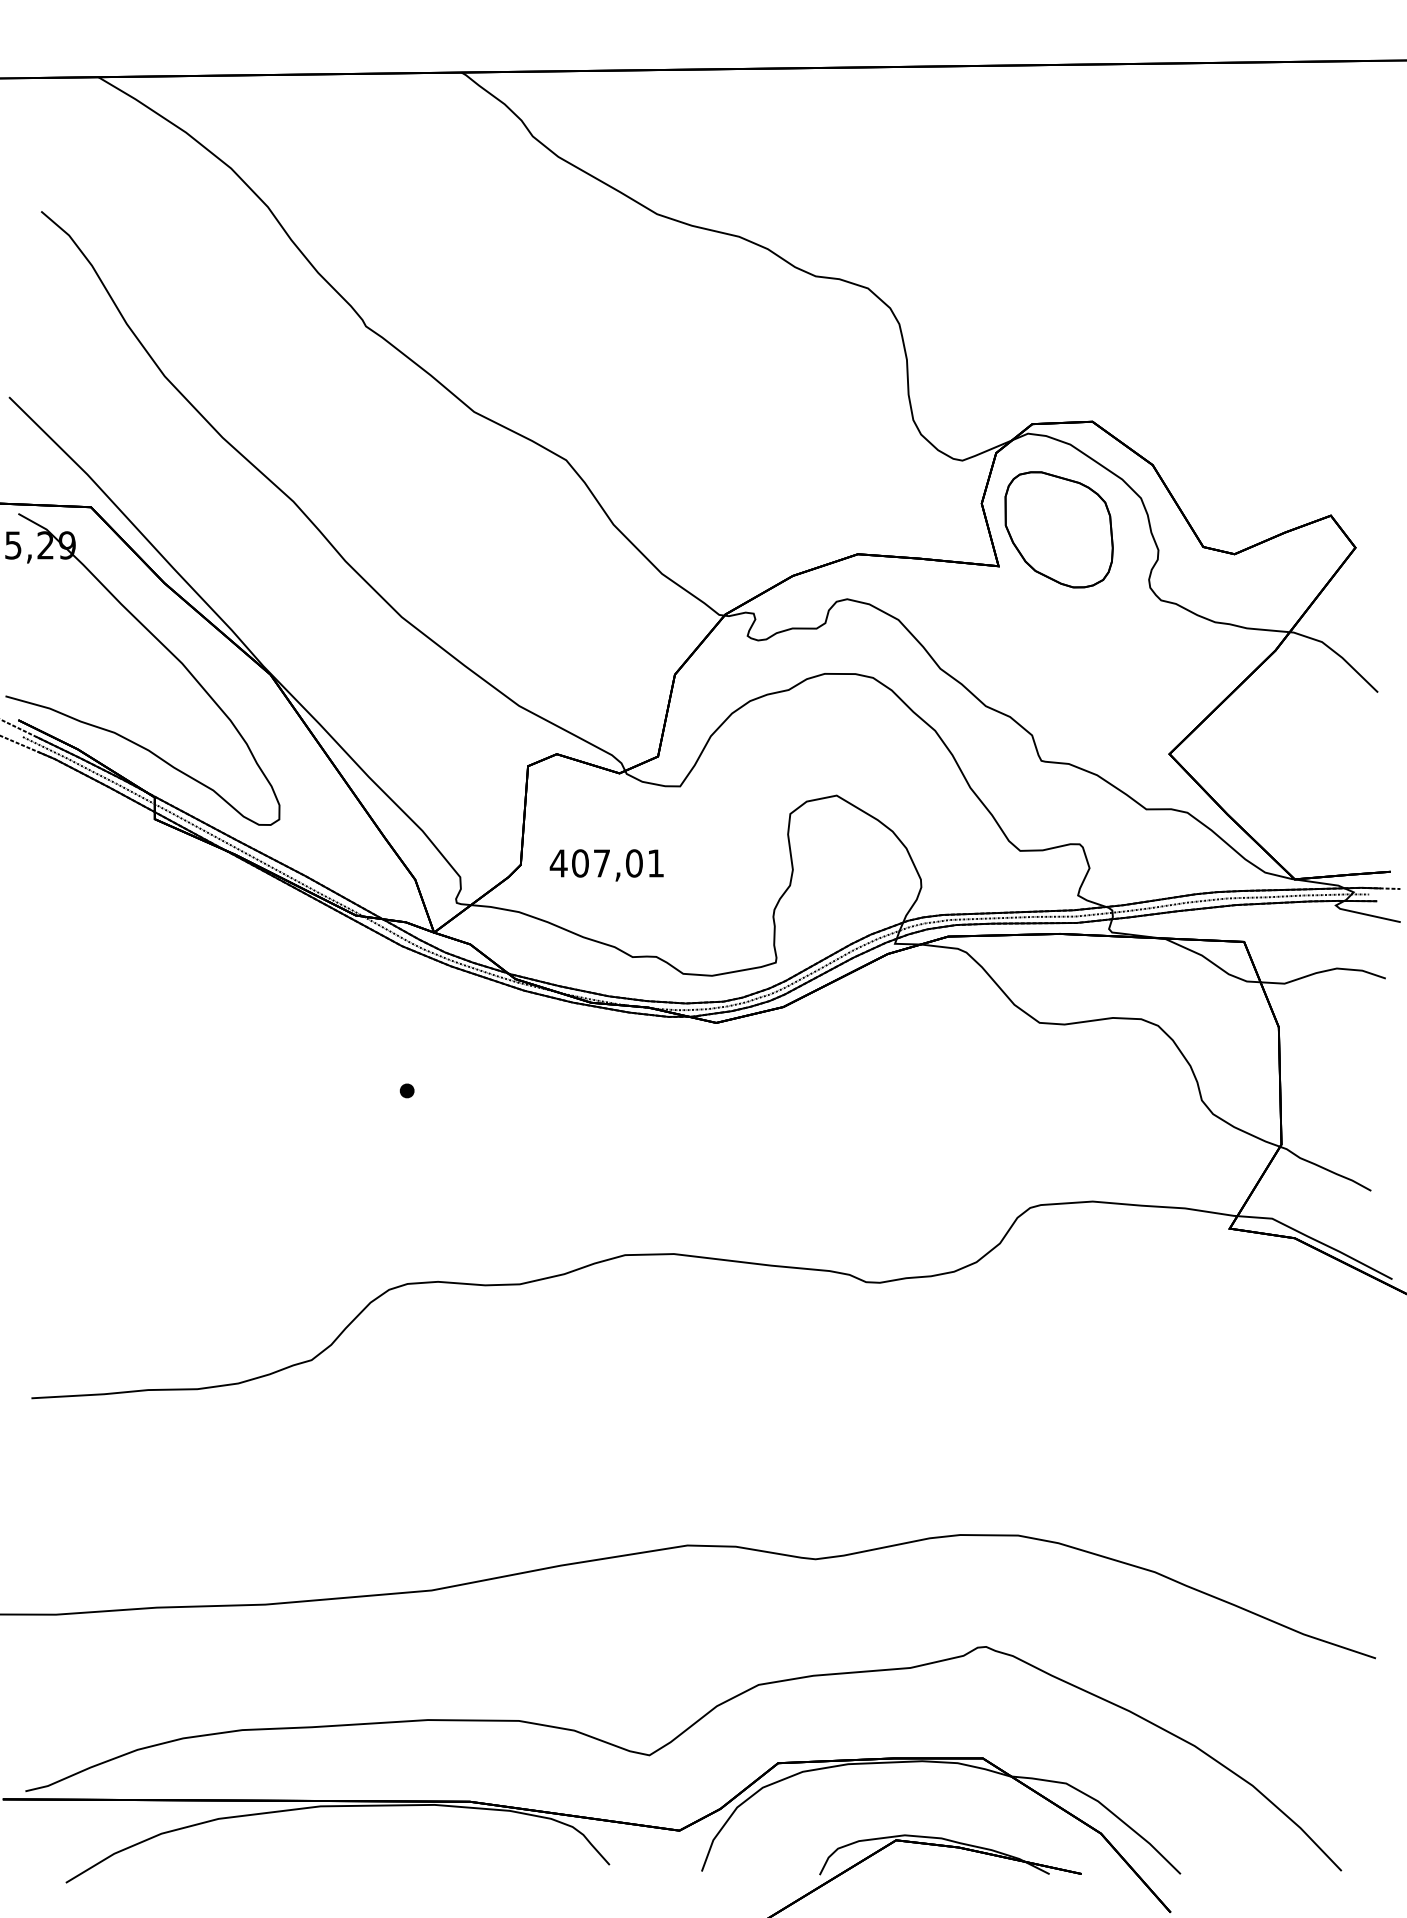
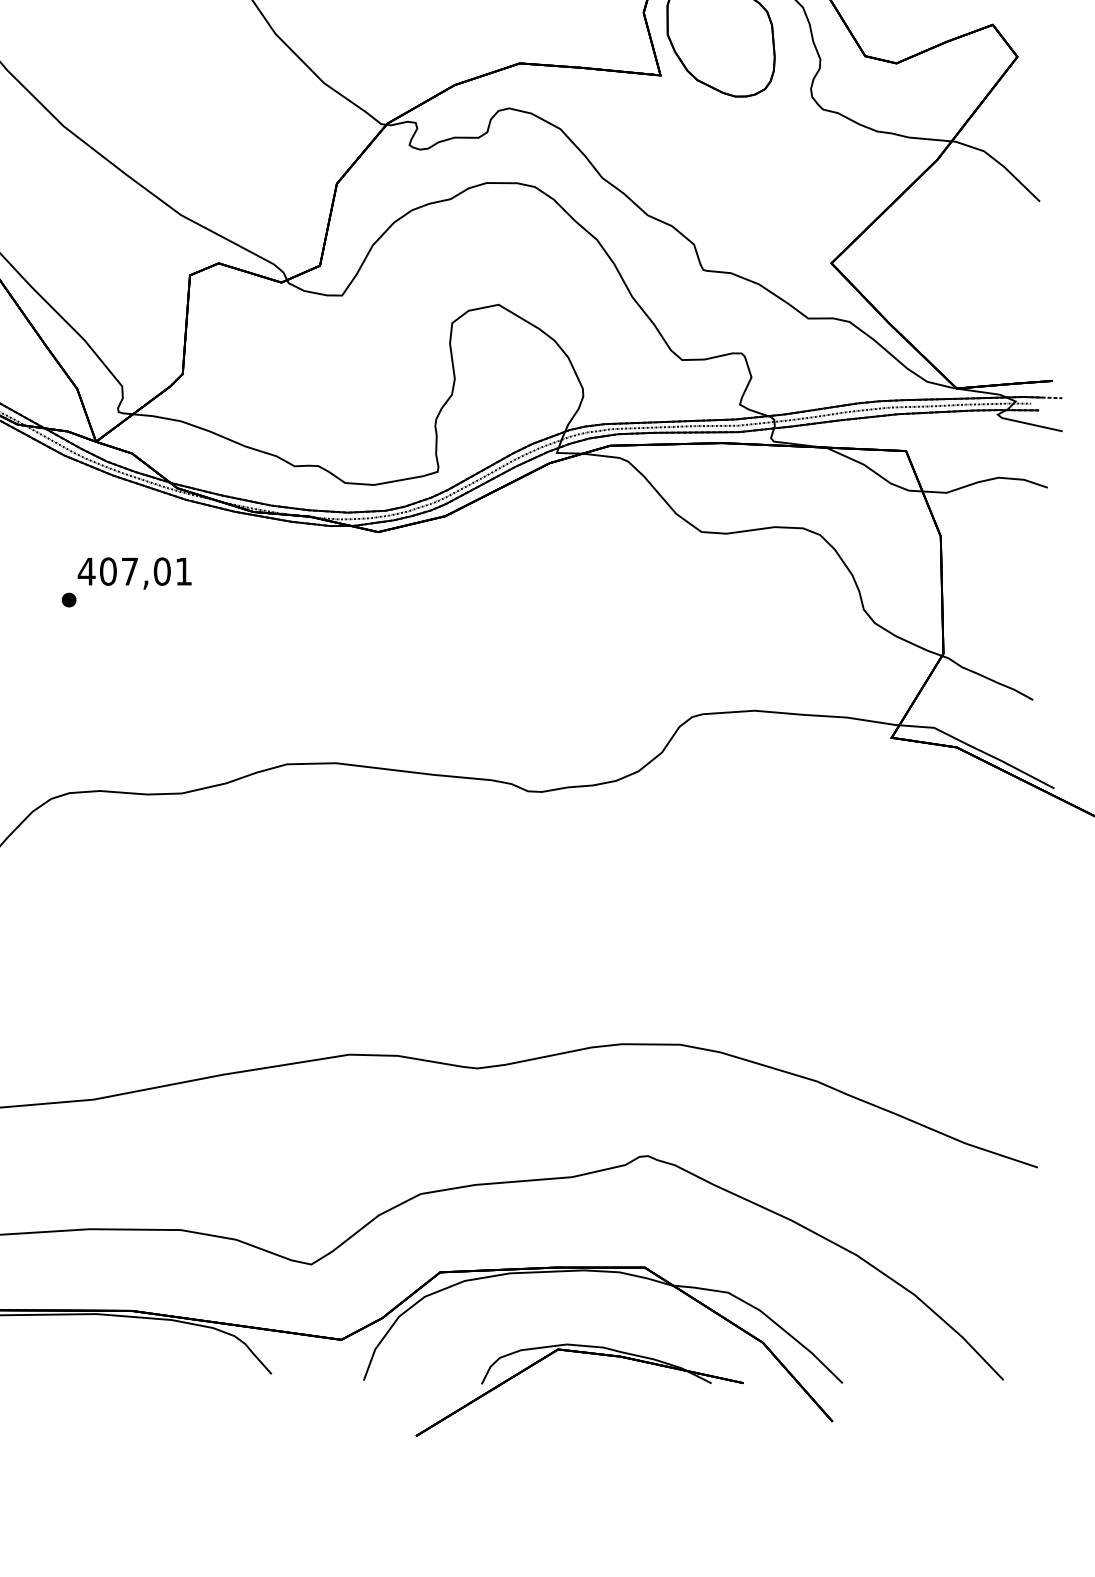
text: (606, 865) -> (134, 573), moved

